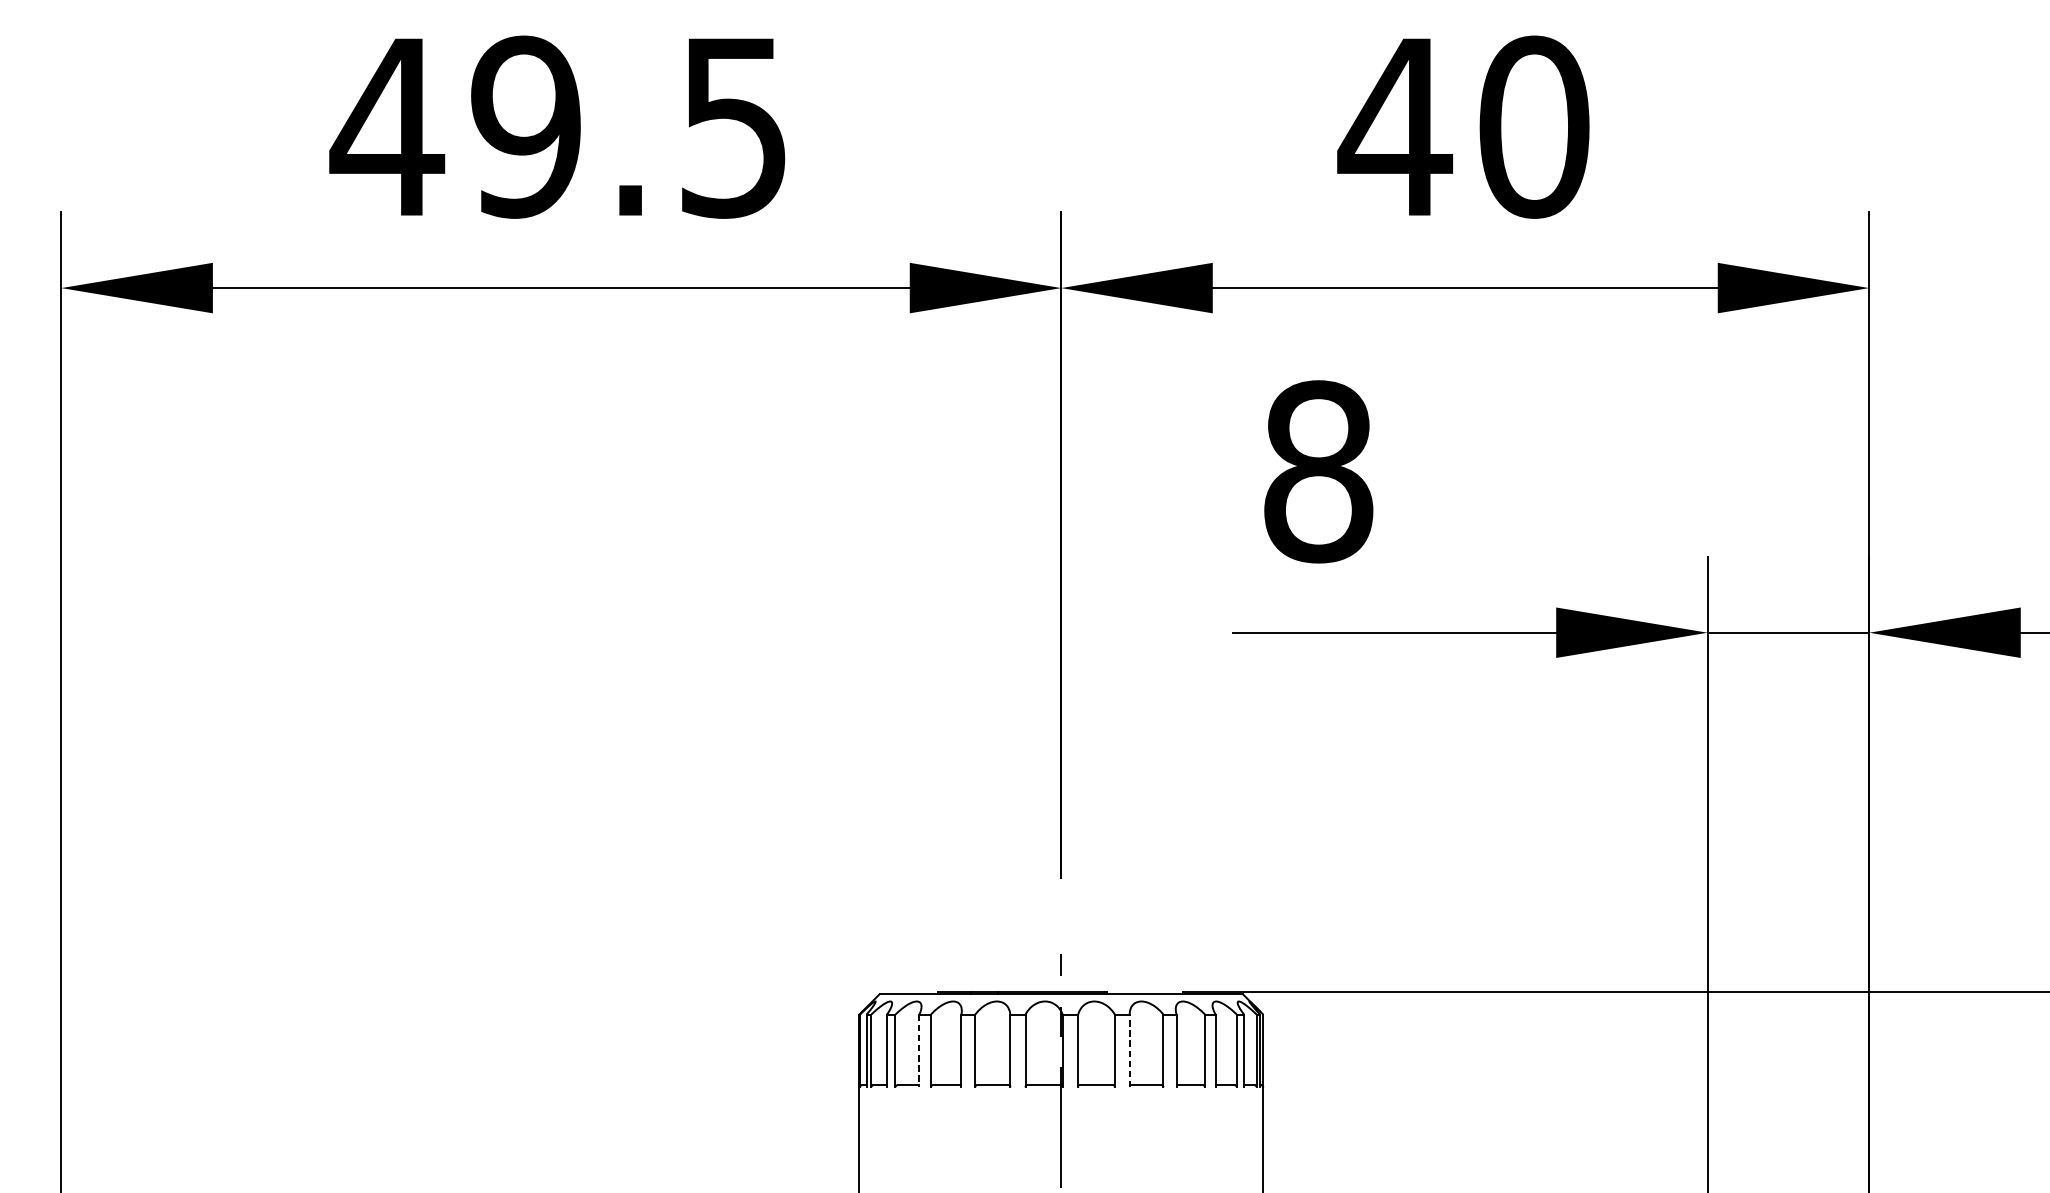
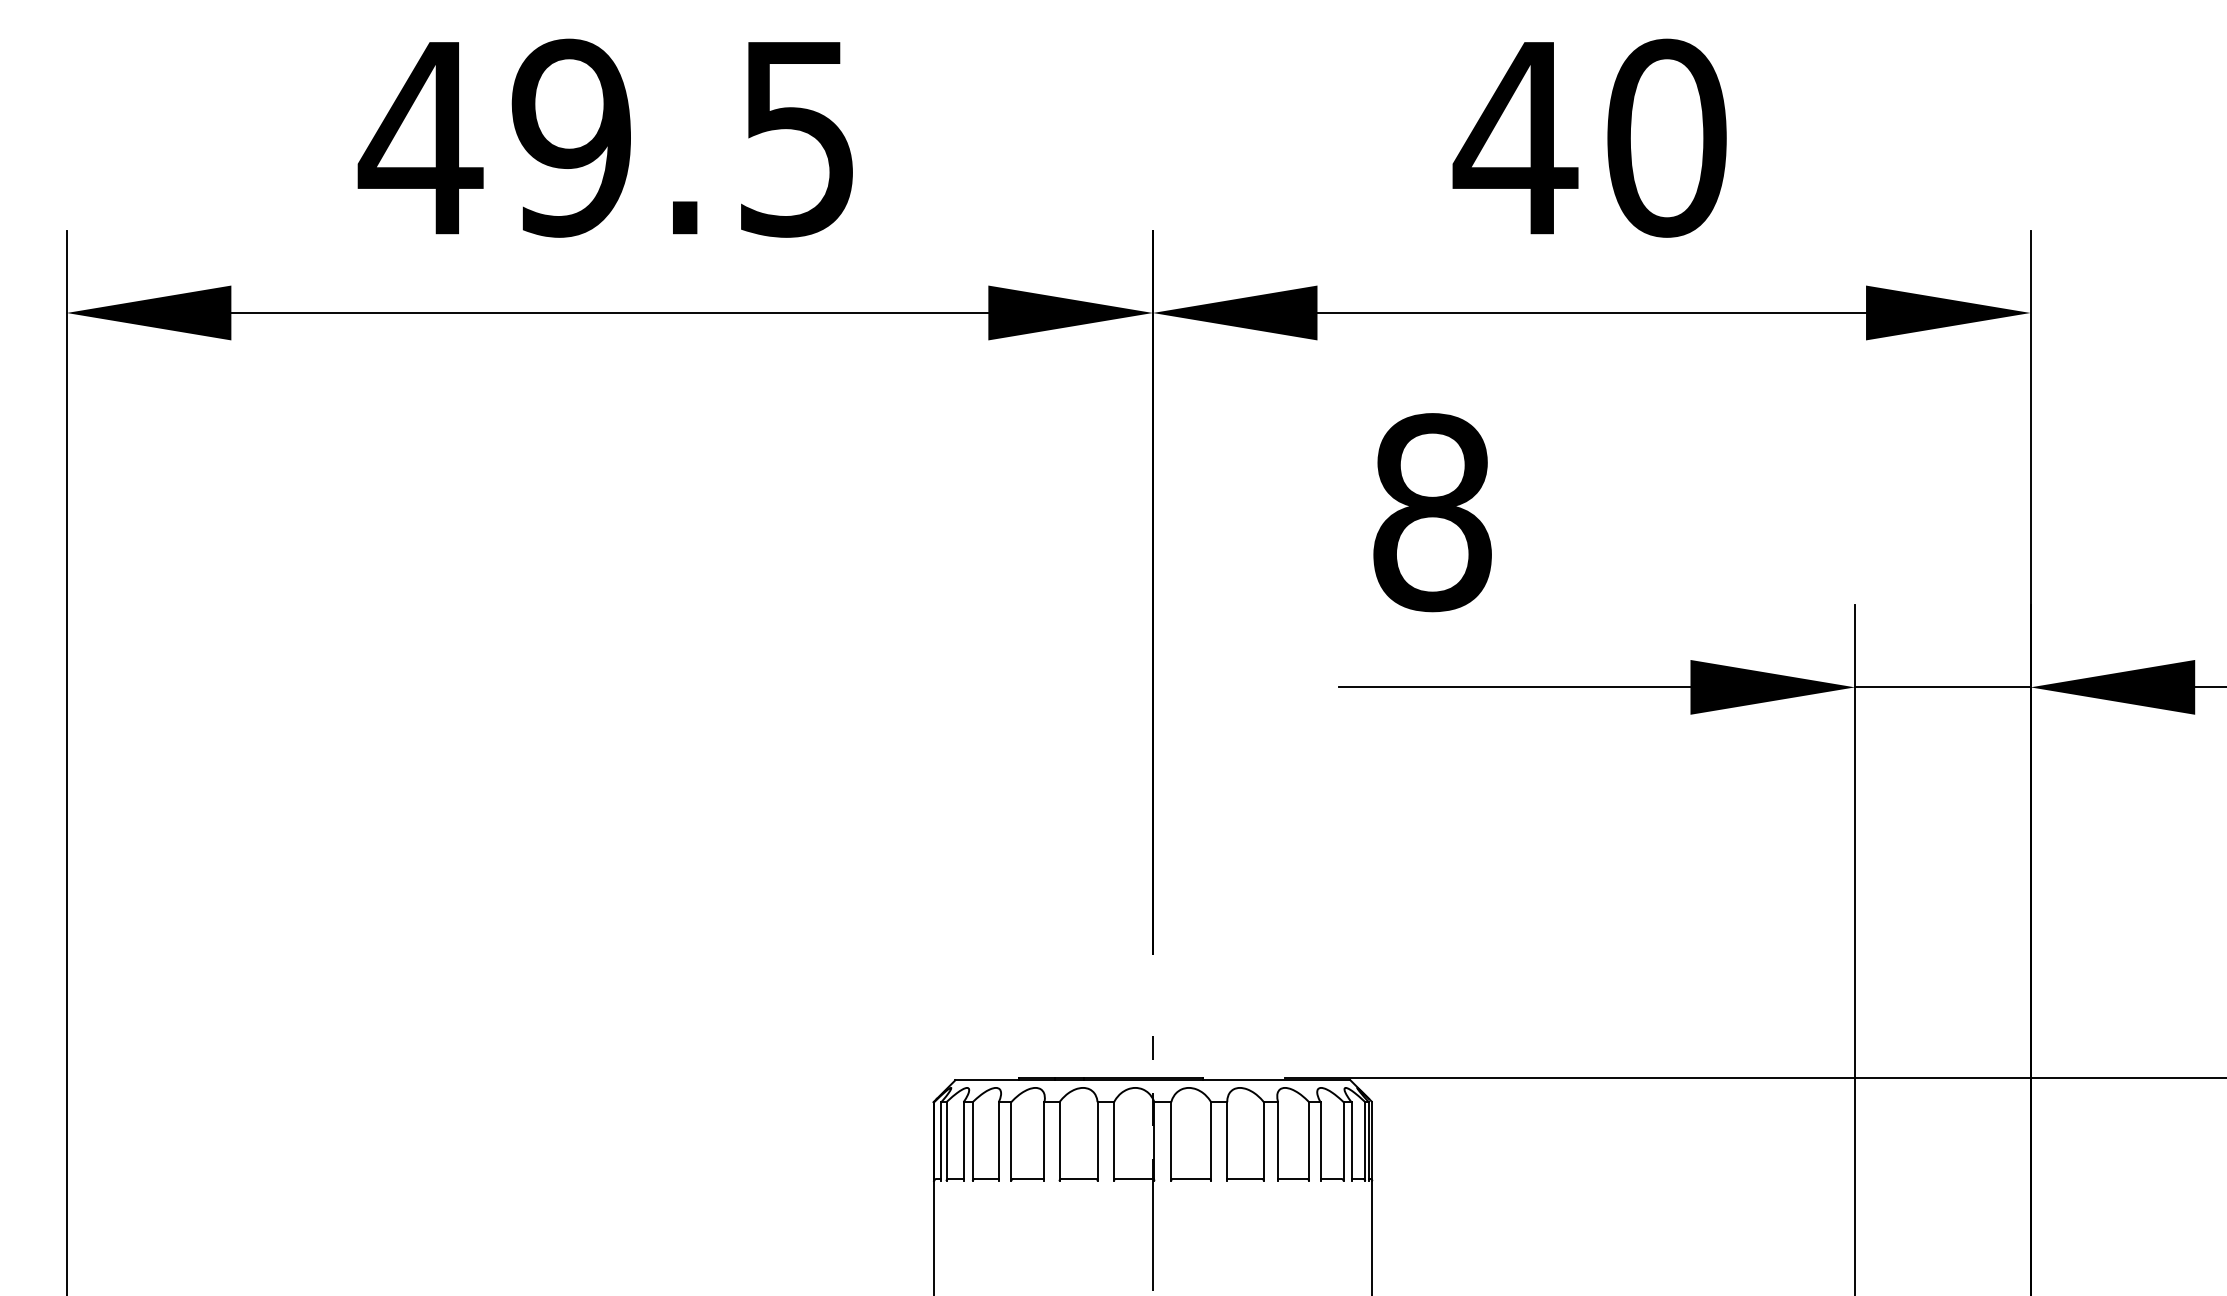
line: (1129, 1050) -> (1227, 1141), dashed -> solid
line: (919, 1051) -> (998, 1142), dashed -> solid

